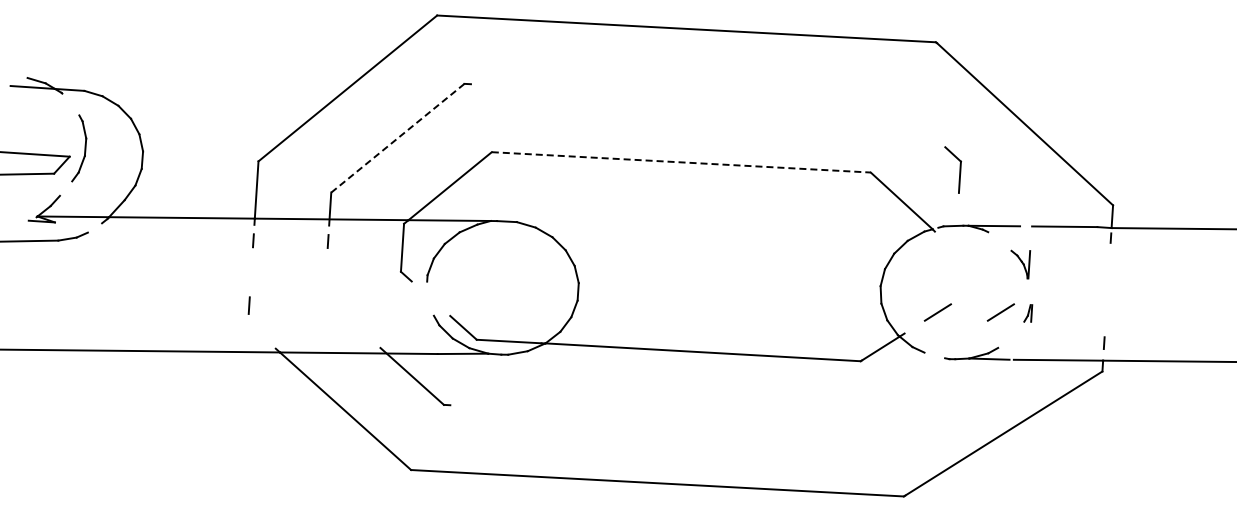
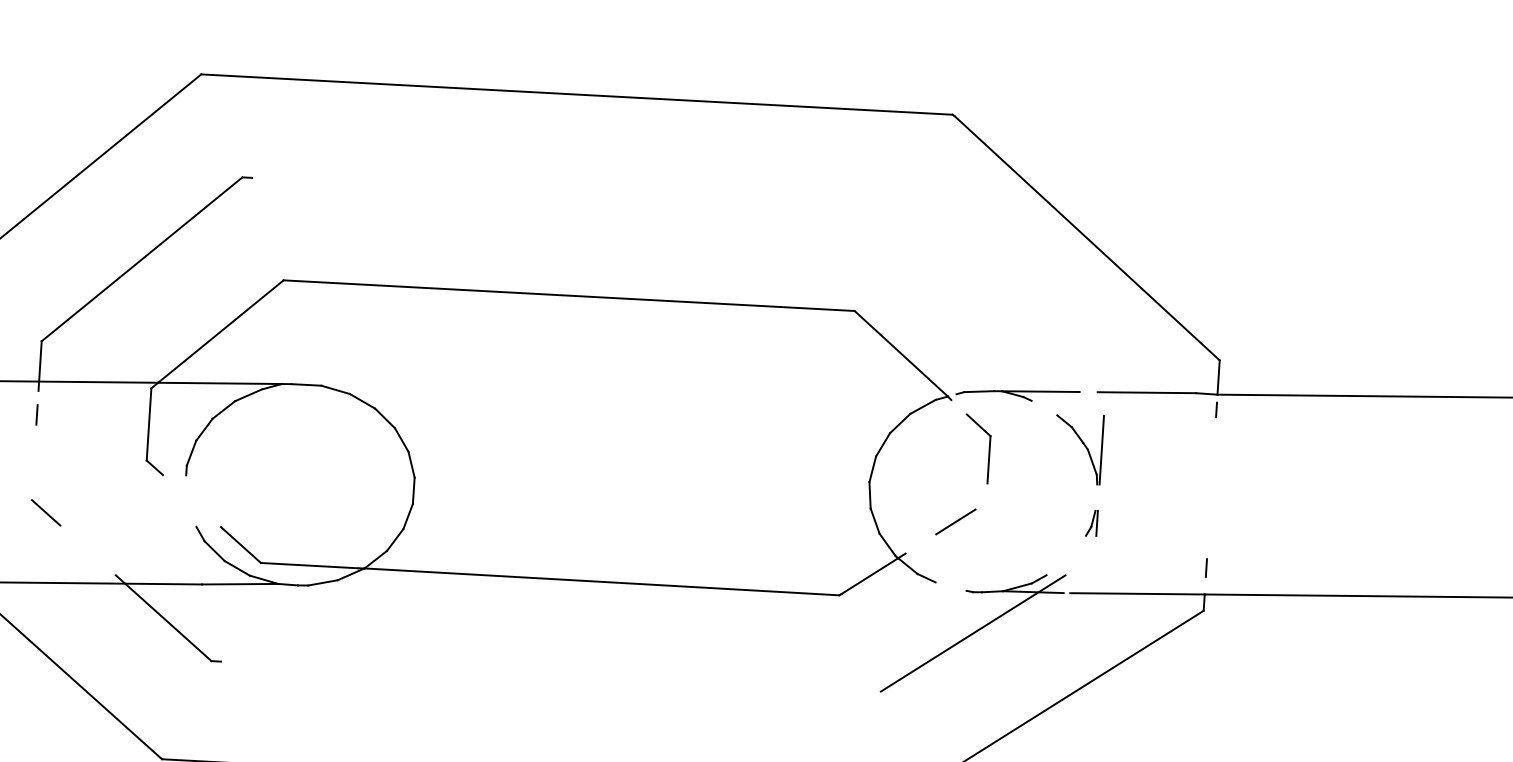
line: (397, 138) -> (141, 259), dashed -> solid
line: (681, 162) -> (569, 295), dashed -> solid
part: (959, 169) -> (988, 448), moved
part: (1020, 264) -> (1080, 449), size x1.67
line: (333, 306) -> (45, 512), added
line: (1000, 312) -> (1050, 521), removed
line: (949, 386) -> (973, 633), added

